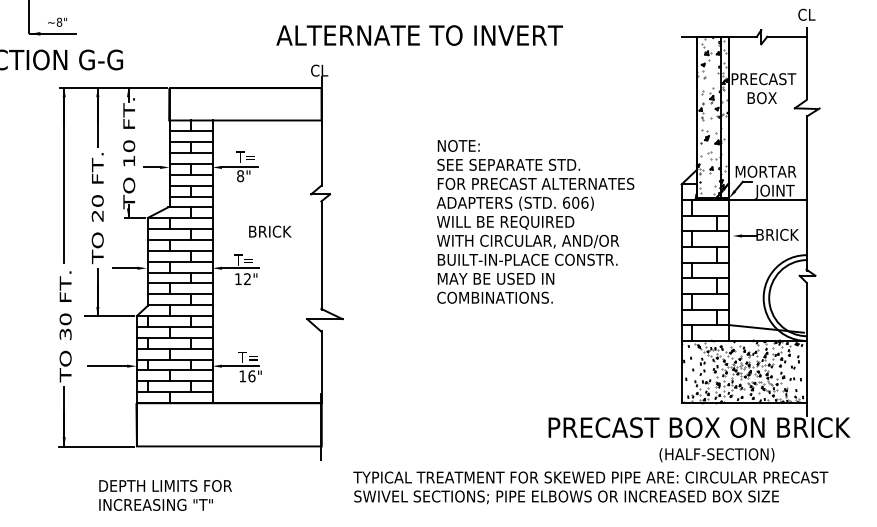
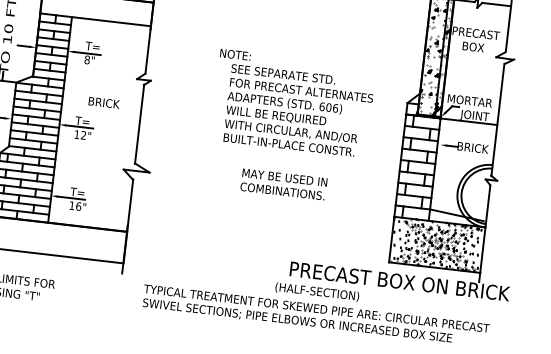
text: (458, 145) -> (235, 54), moved
text: (495, 287) -> (283, 183), moved
text: (716, 455) -> (316, 292), moved

